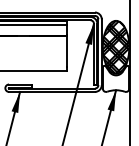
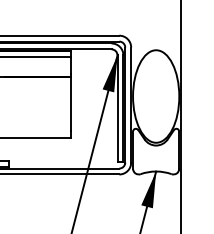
hatch: (115, 46) -> (155, 95), removed

